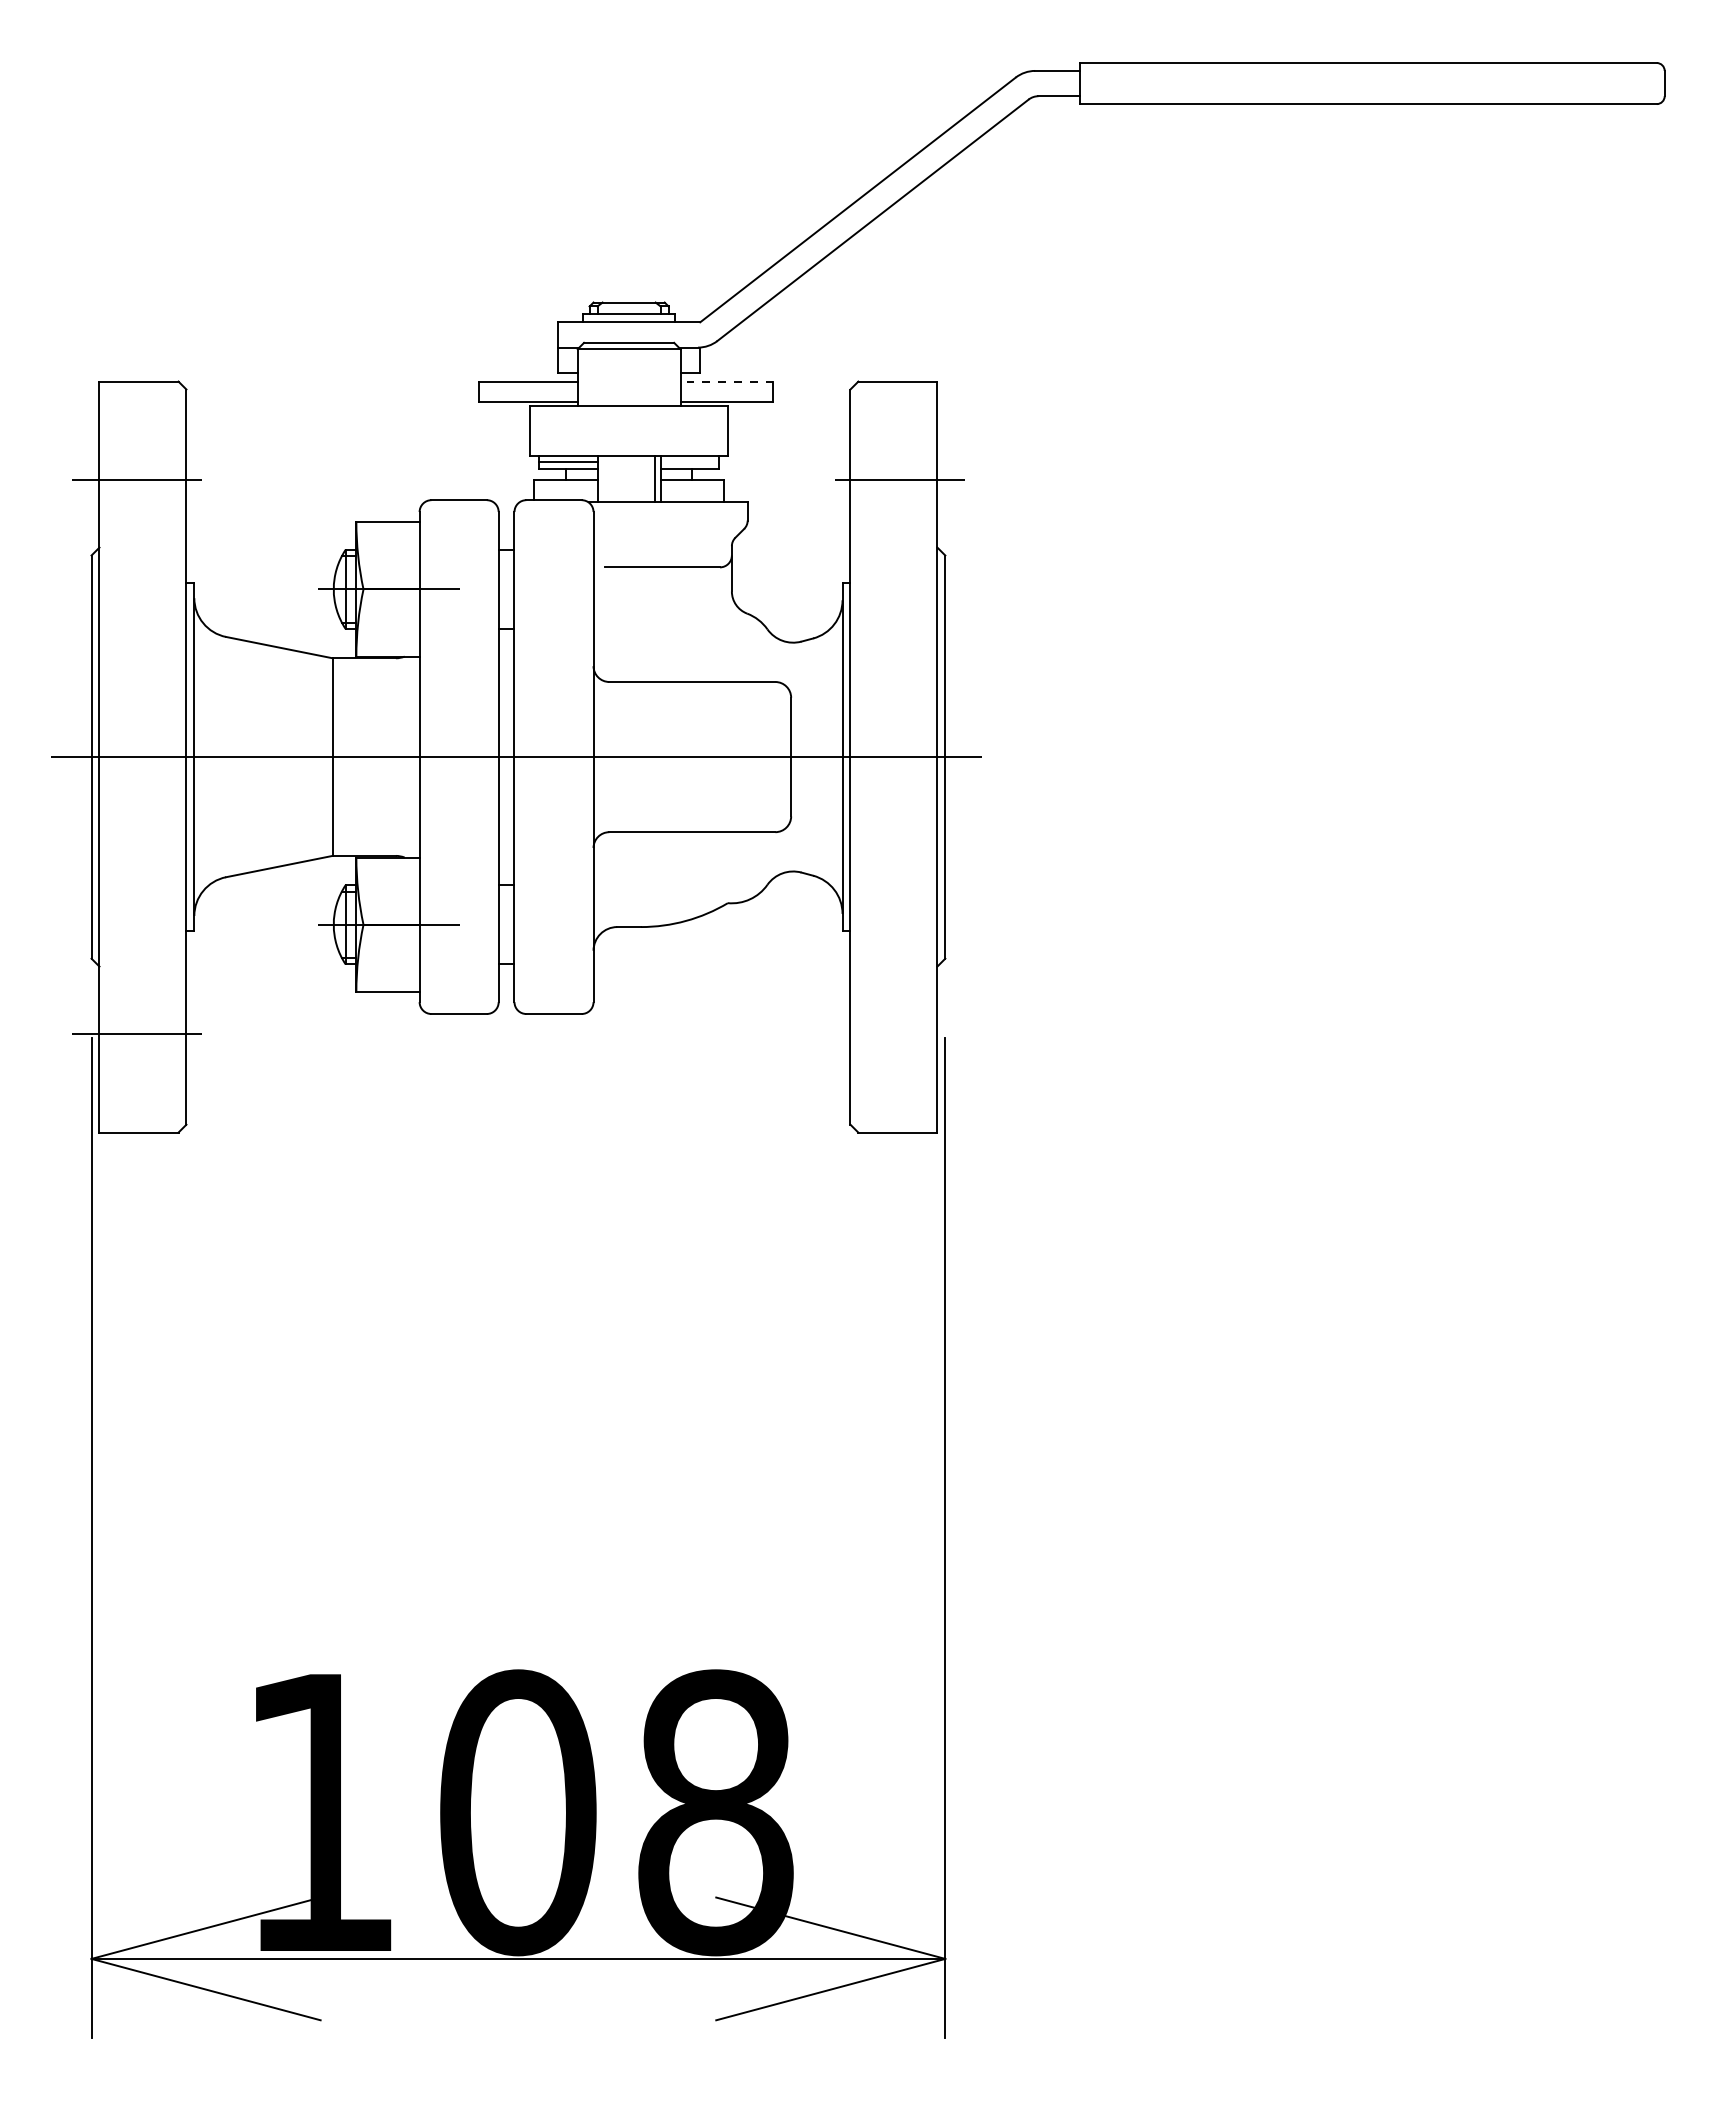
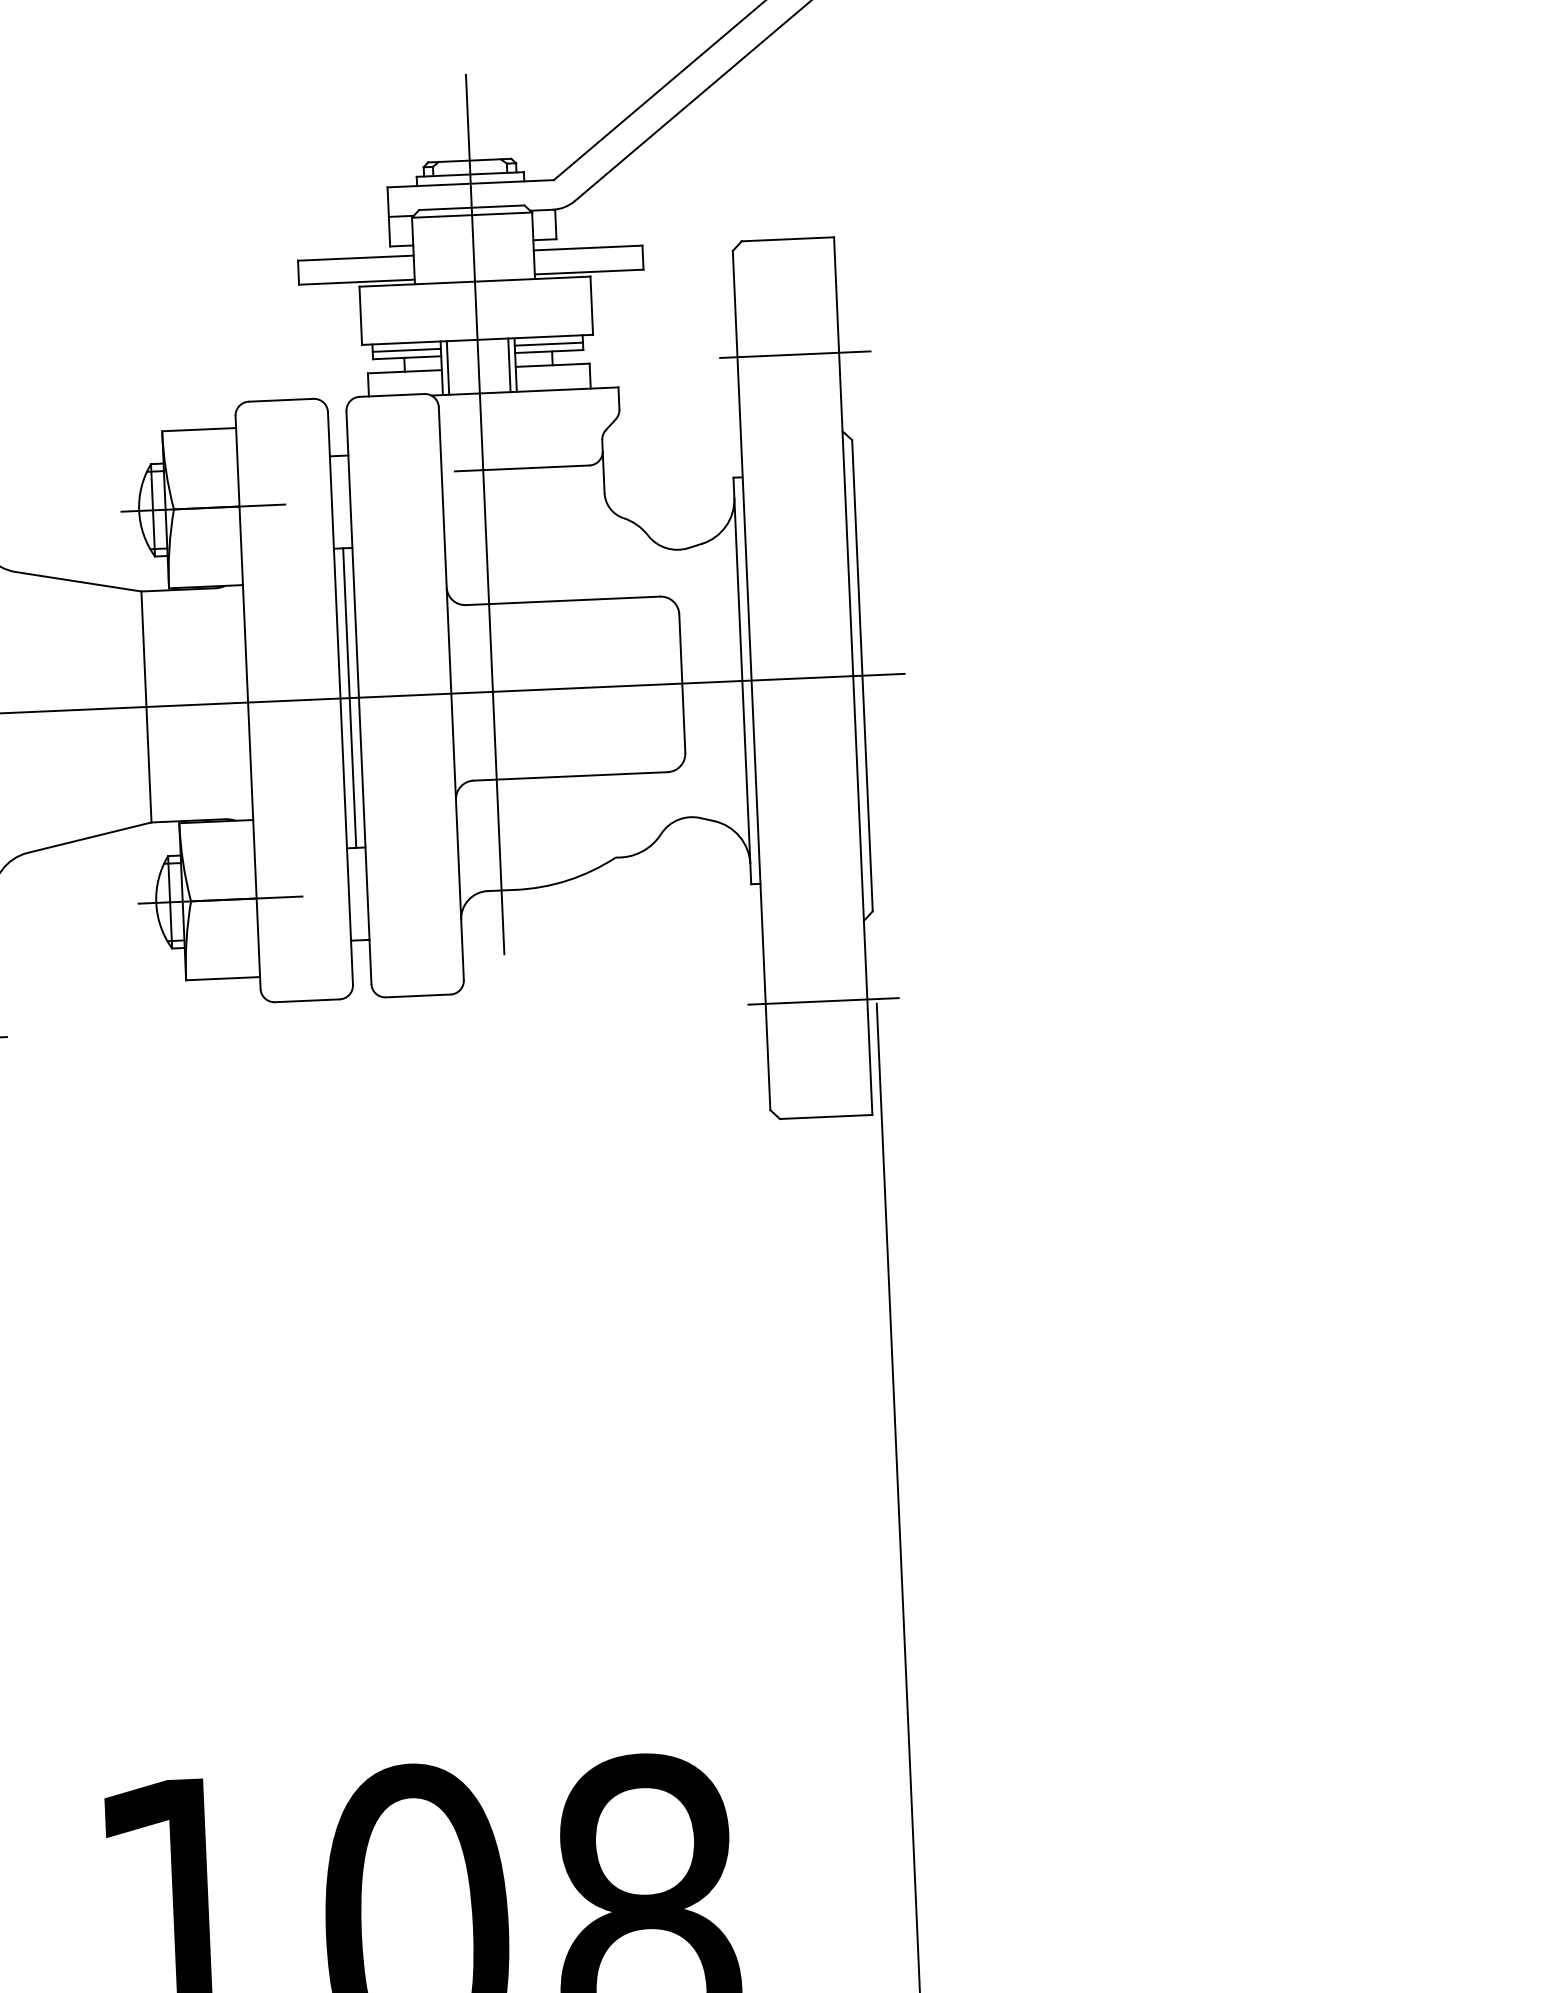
line: (726, 381) -> (587, 247), dashed -> solid
line: (689, 462) -> (548, 344), added
line: (602, 478) -> (447, 367), added
line: (629, 605) -> (485, 514), added
line: (506, 756) -> (349, 697), added
line: (899, 1033) -> (823, 1001), added

